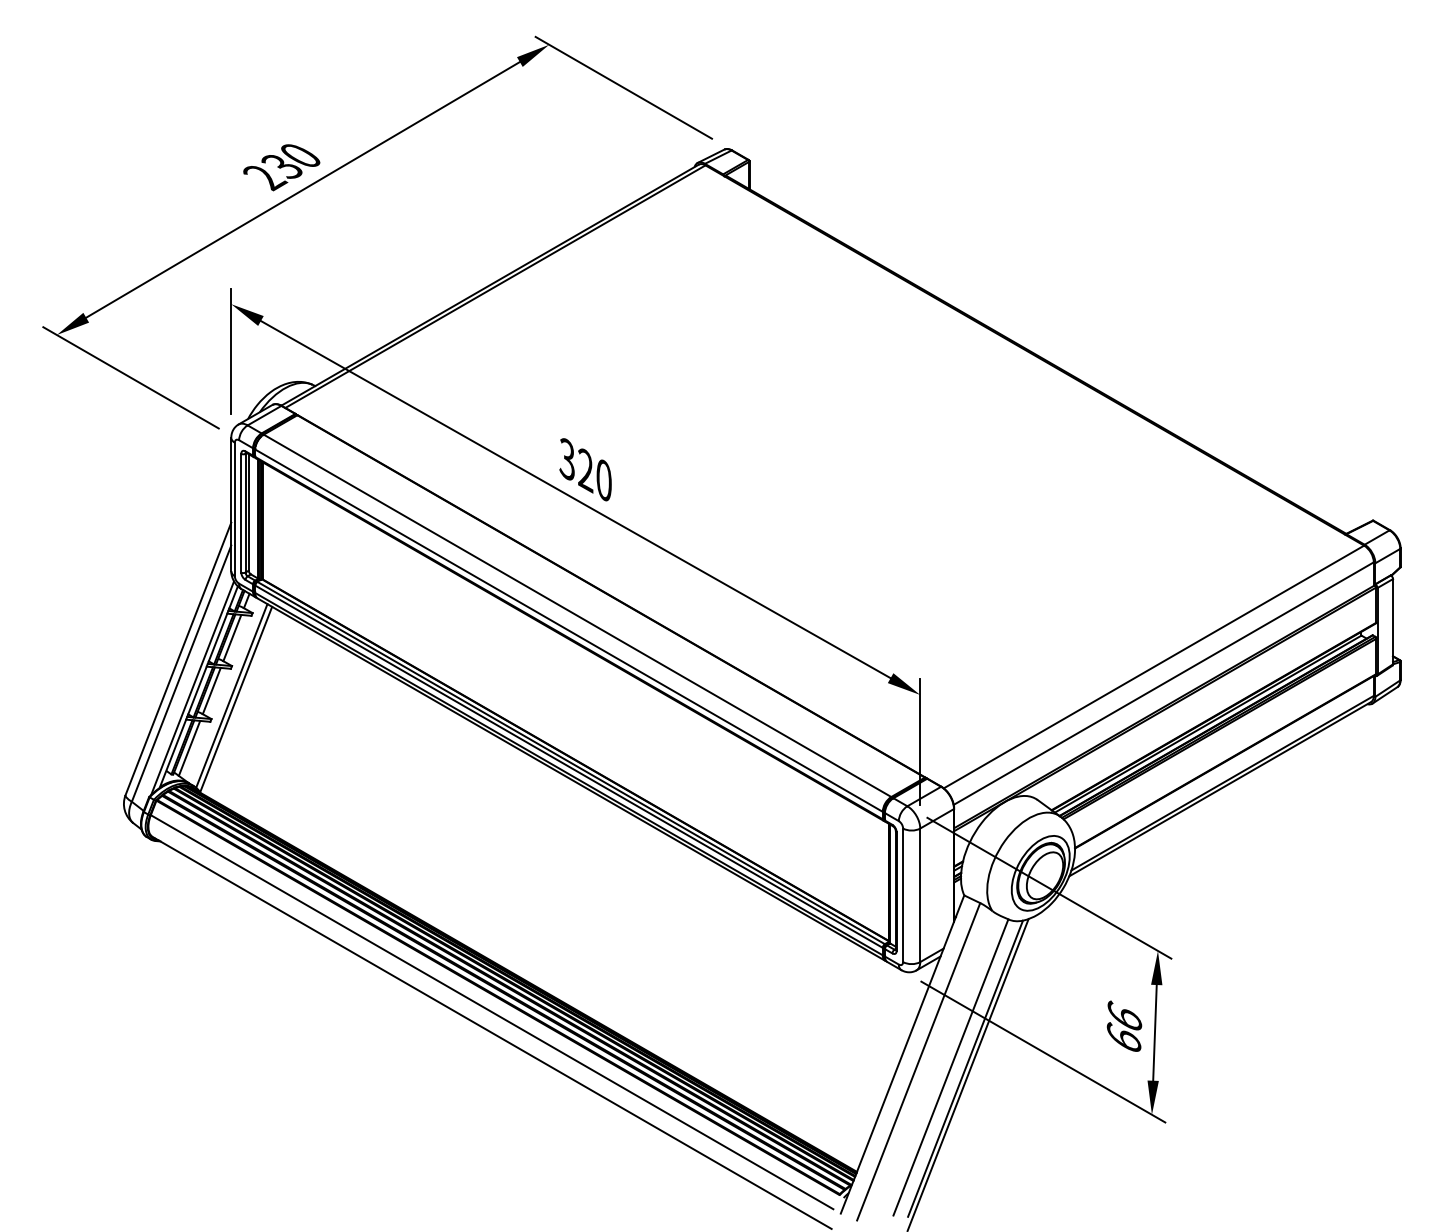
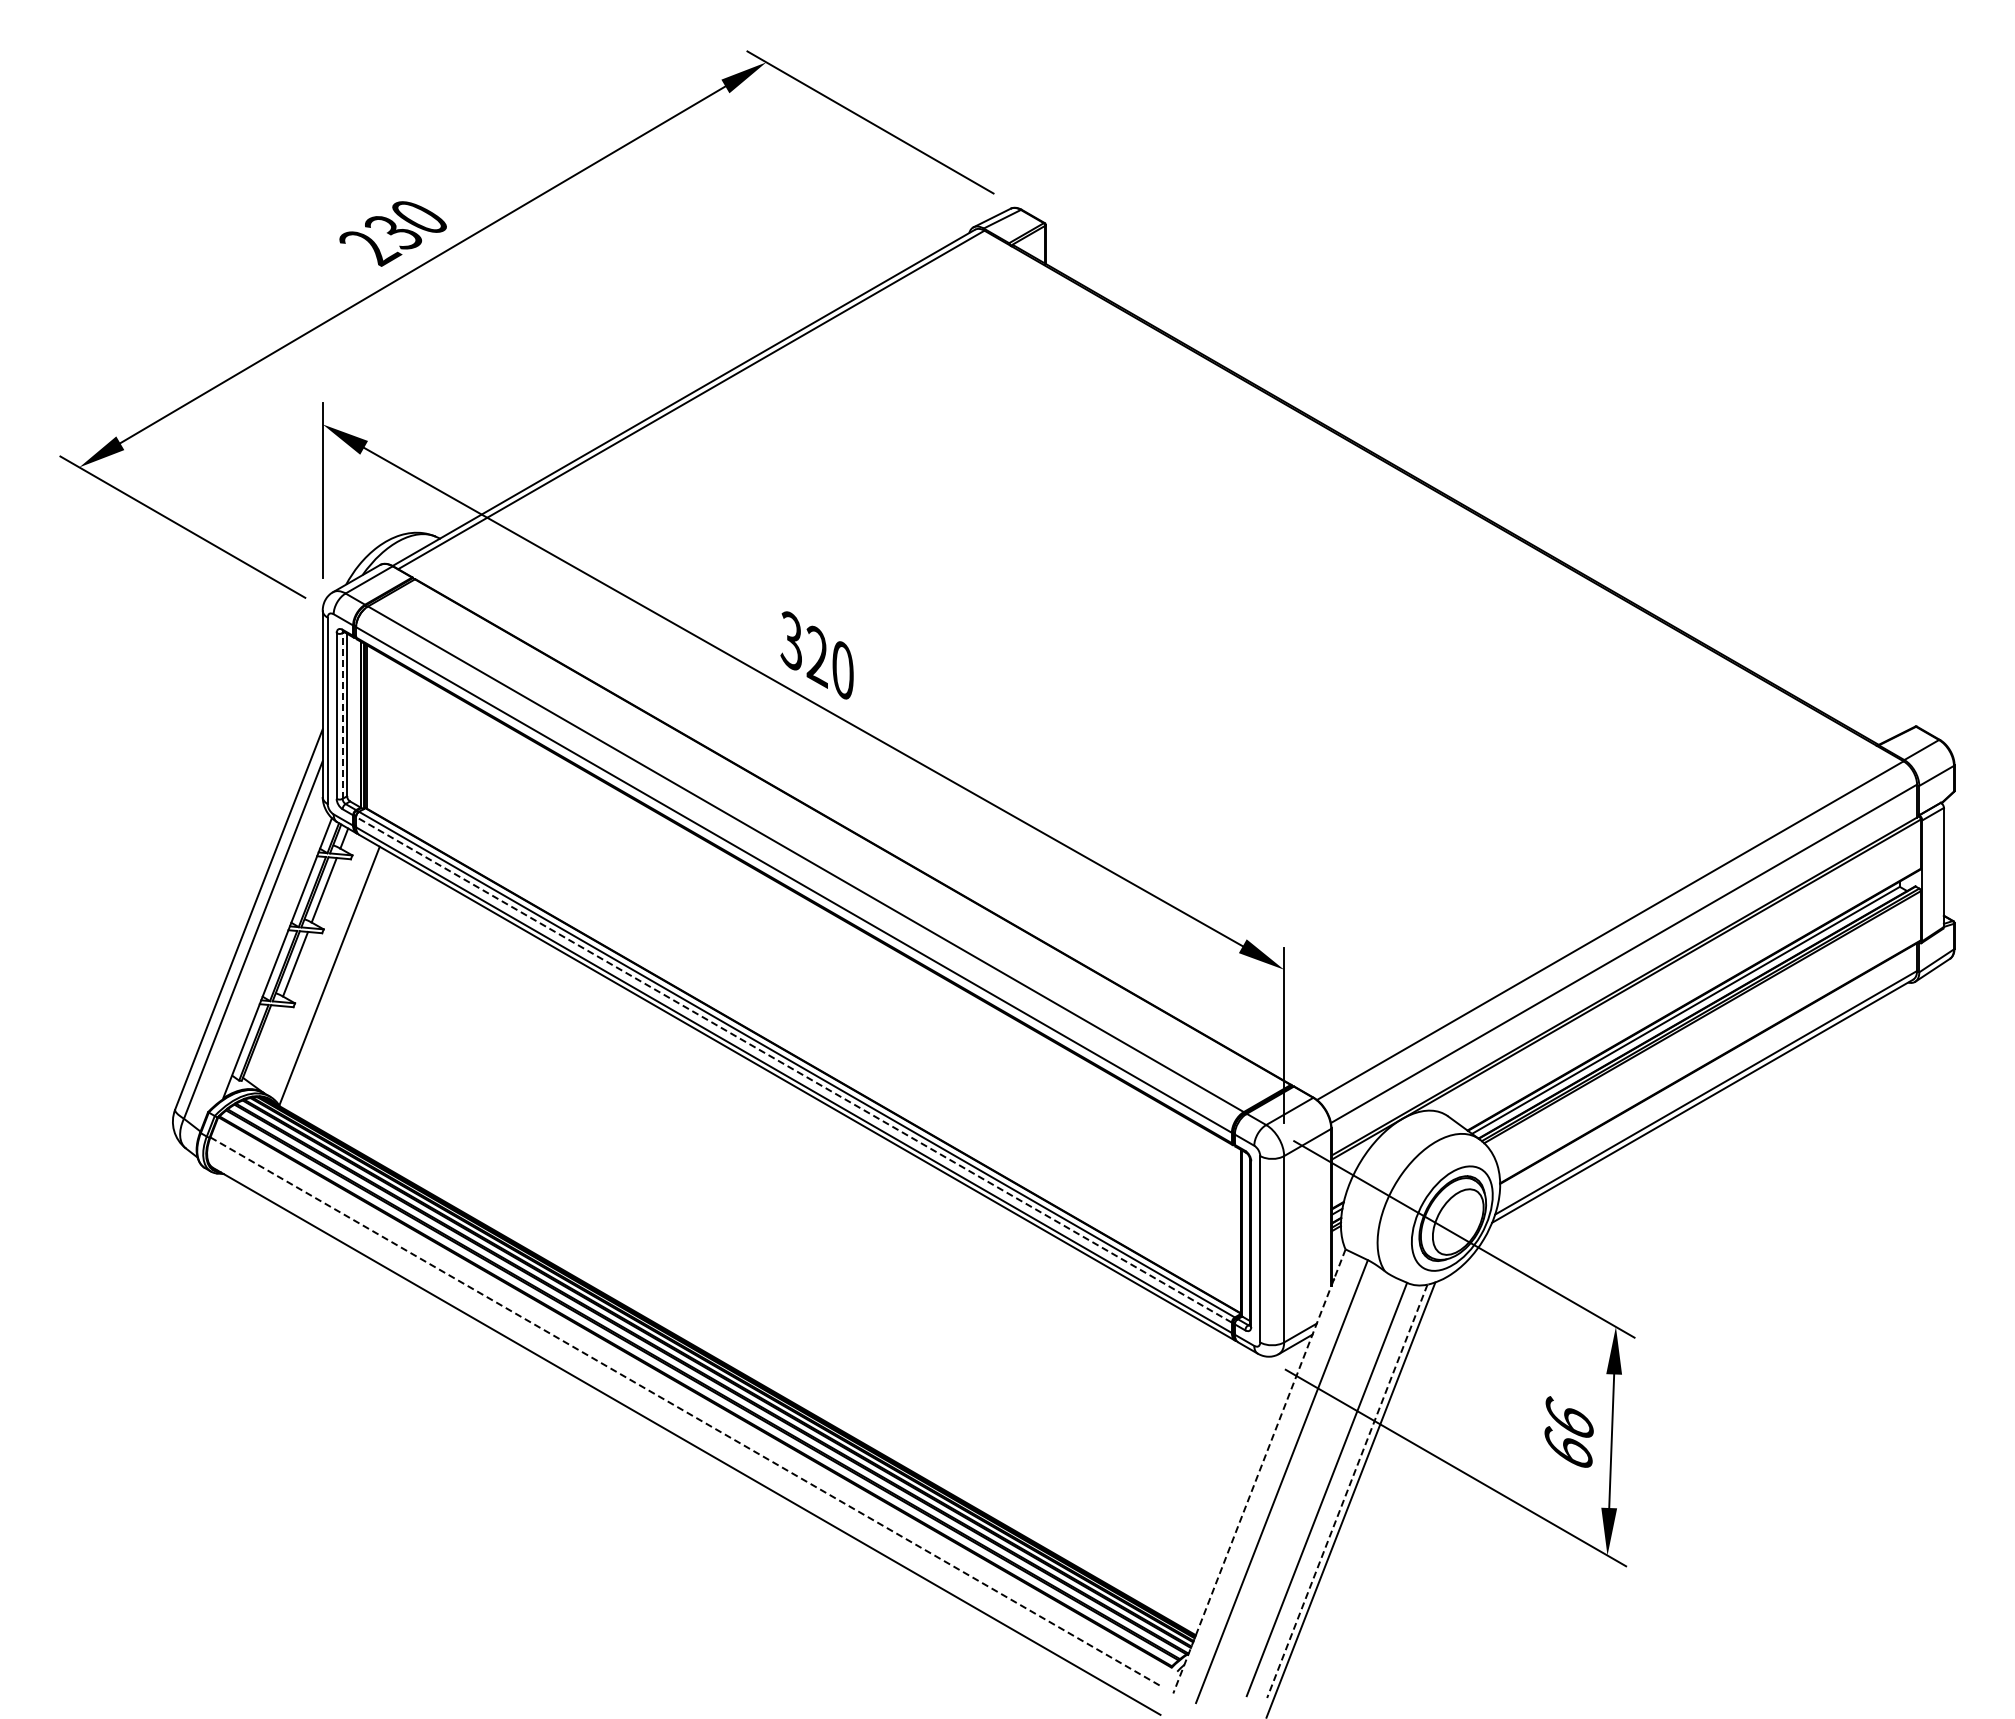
line: (245, 513) -> (342, 716), solid -> dashed
line: (192, 688) -> (268, 960), removed
line: (231, 695) -> (323, 970), removed
line: (189, 747) -> (264, 1043), removed
line: (568, 766) -> (793, 1069), solid -> dashed
line: (491, 1012) -> (686, 1412), solid -> dashed
line: (902, 1054) -> (1259, 1471), solid -> dashed
line: (965, 1068) -> (1347, 1491), solid -> dashed

